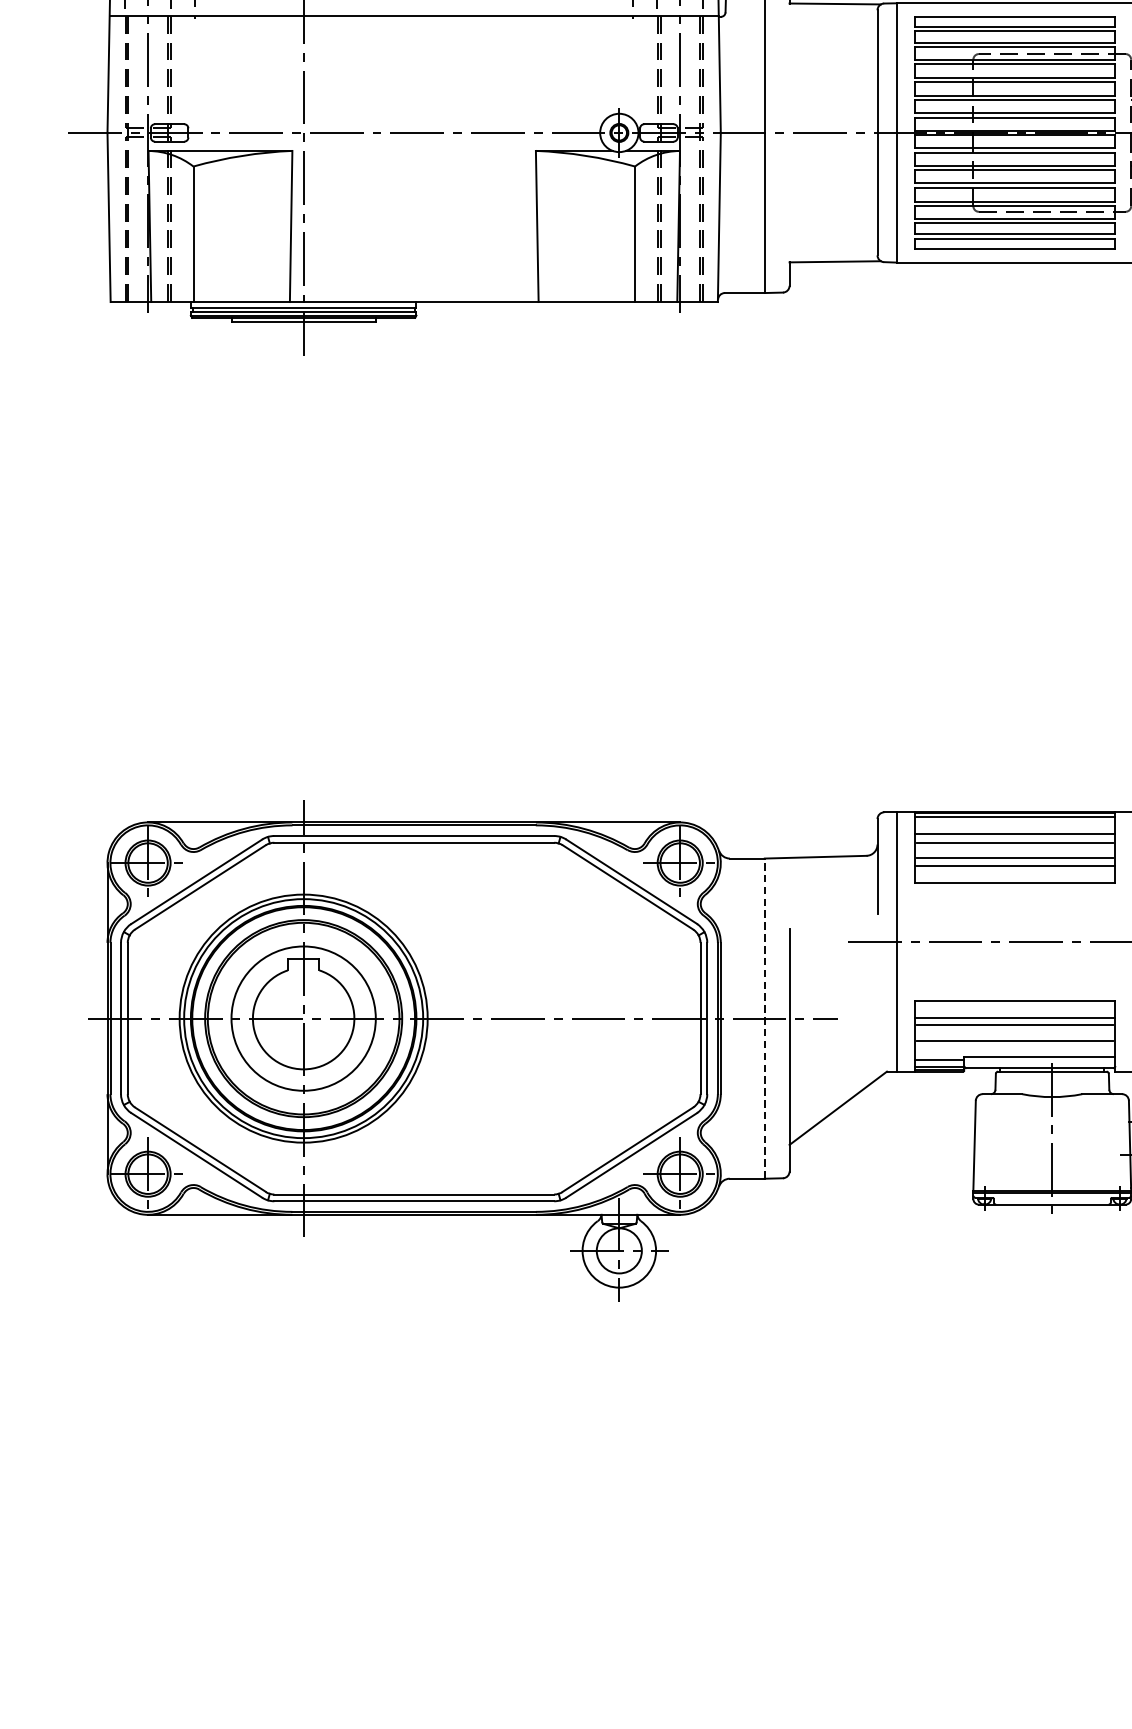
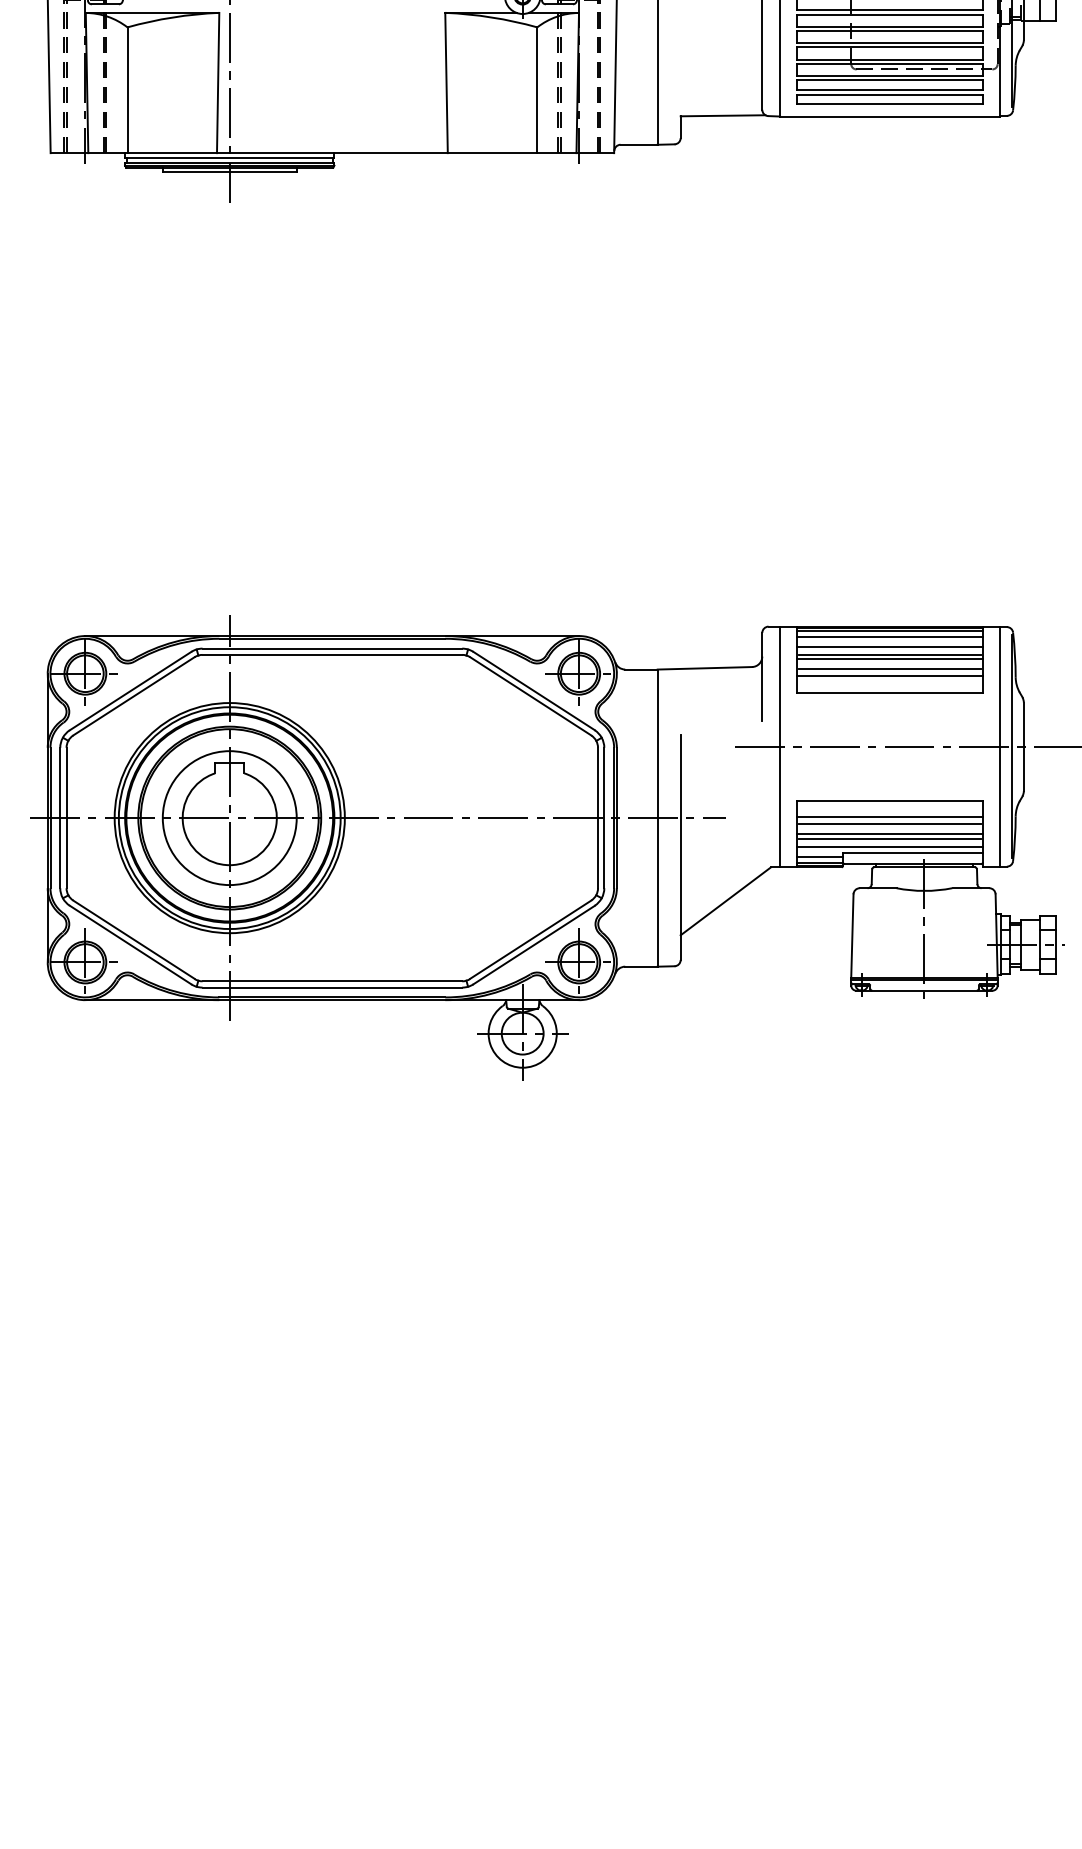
line: (1014, 824) -> (889, 637), added
line: (1014, 847) -> (889, 659), added
line: (764, 1019) -> (657, 818), dashed -> solid
line: (1014, 1036) -> (889, 834), added
line: (1014, 1050) -> (889, 847), added

